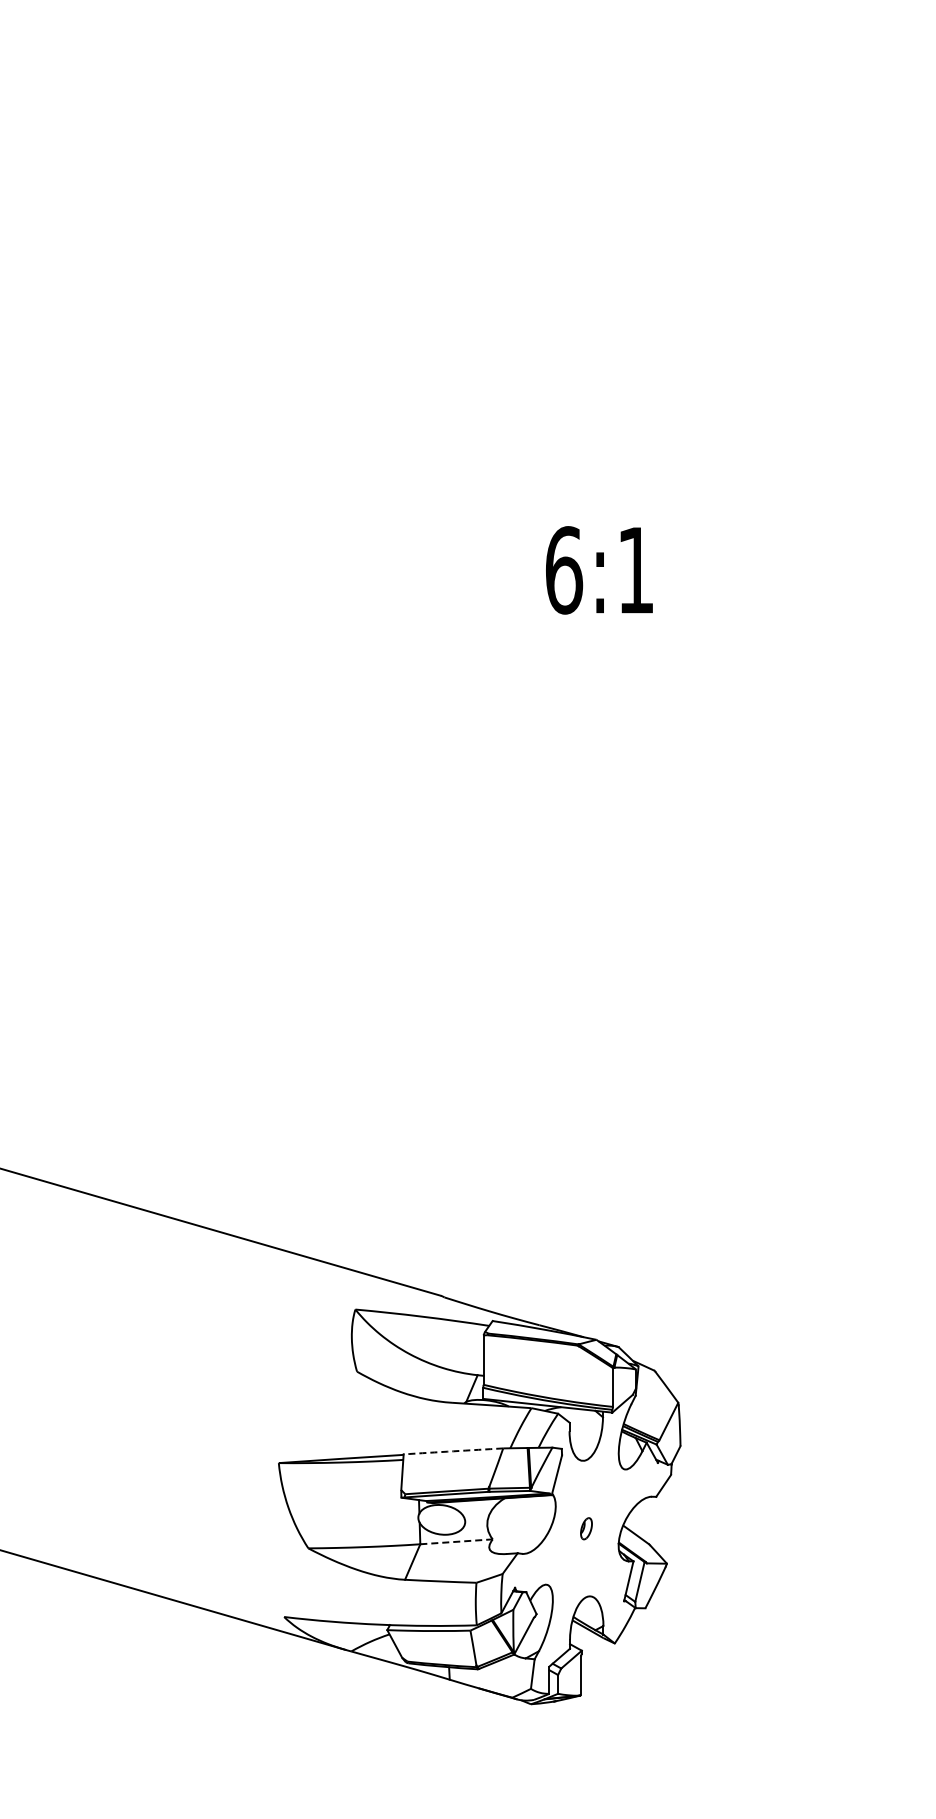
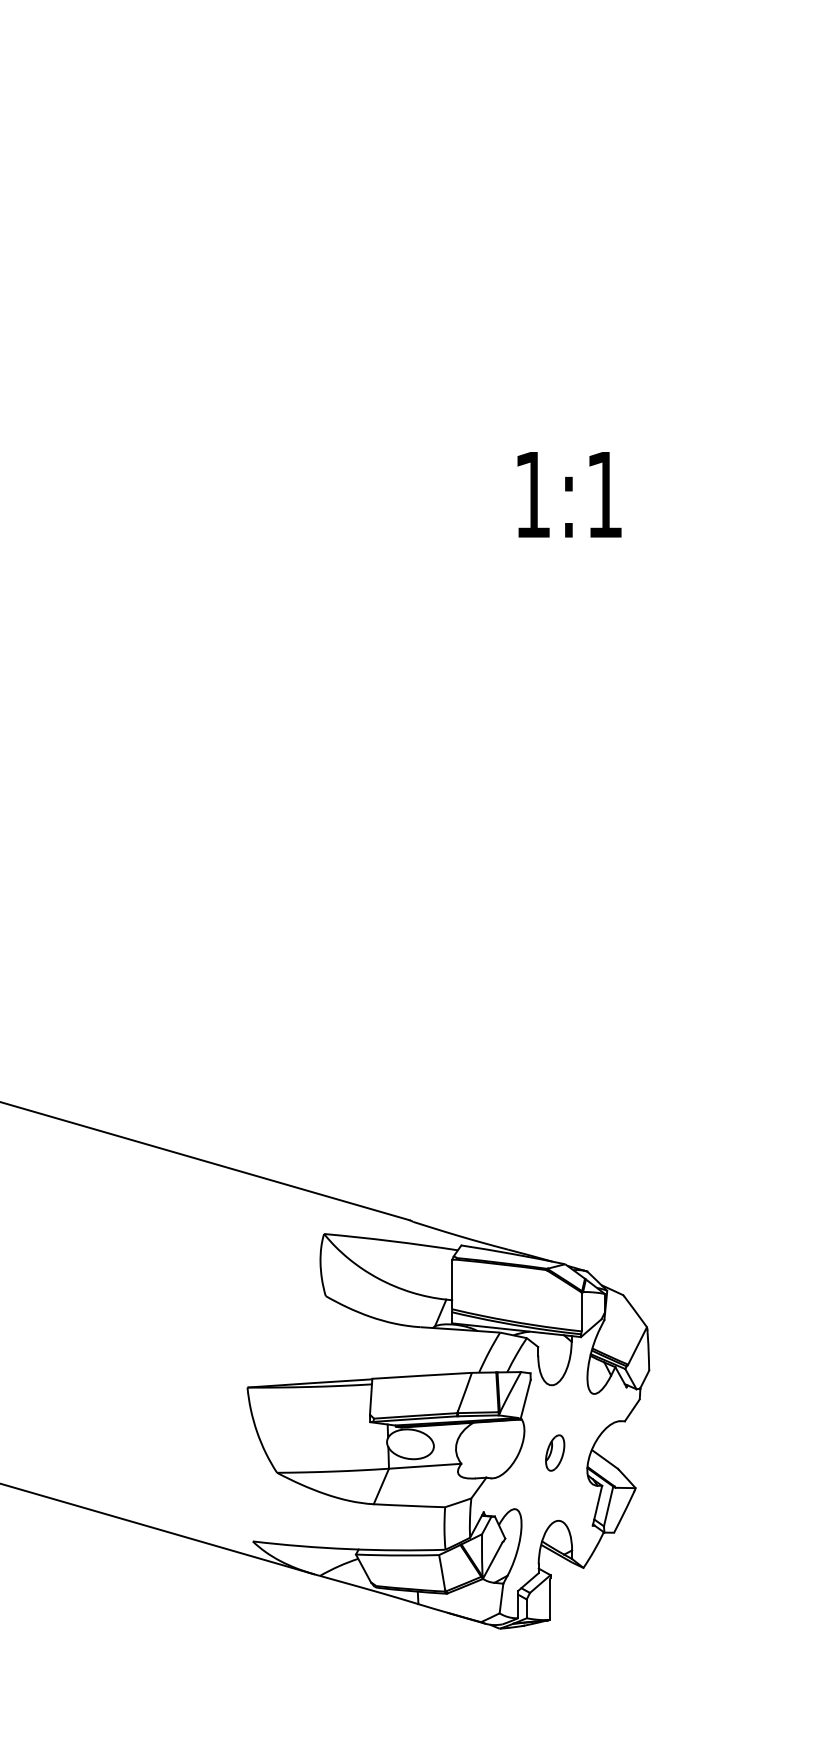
text: (564, 570) -> (533, 494), 6:1 -> 1:1
arc: (453, 1451) -> (422, 1375), dashed -> solid
part: (586, 1528) -> (555, 1452), size x1.67
line: (457, 1541) -> (426, 1465), dashed -> solid

